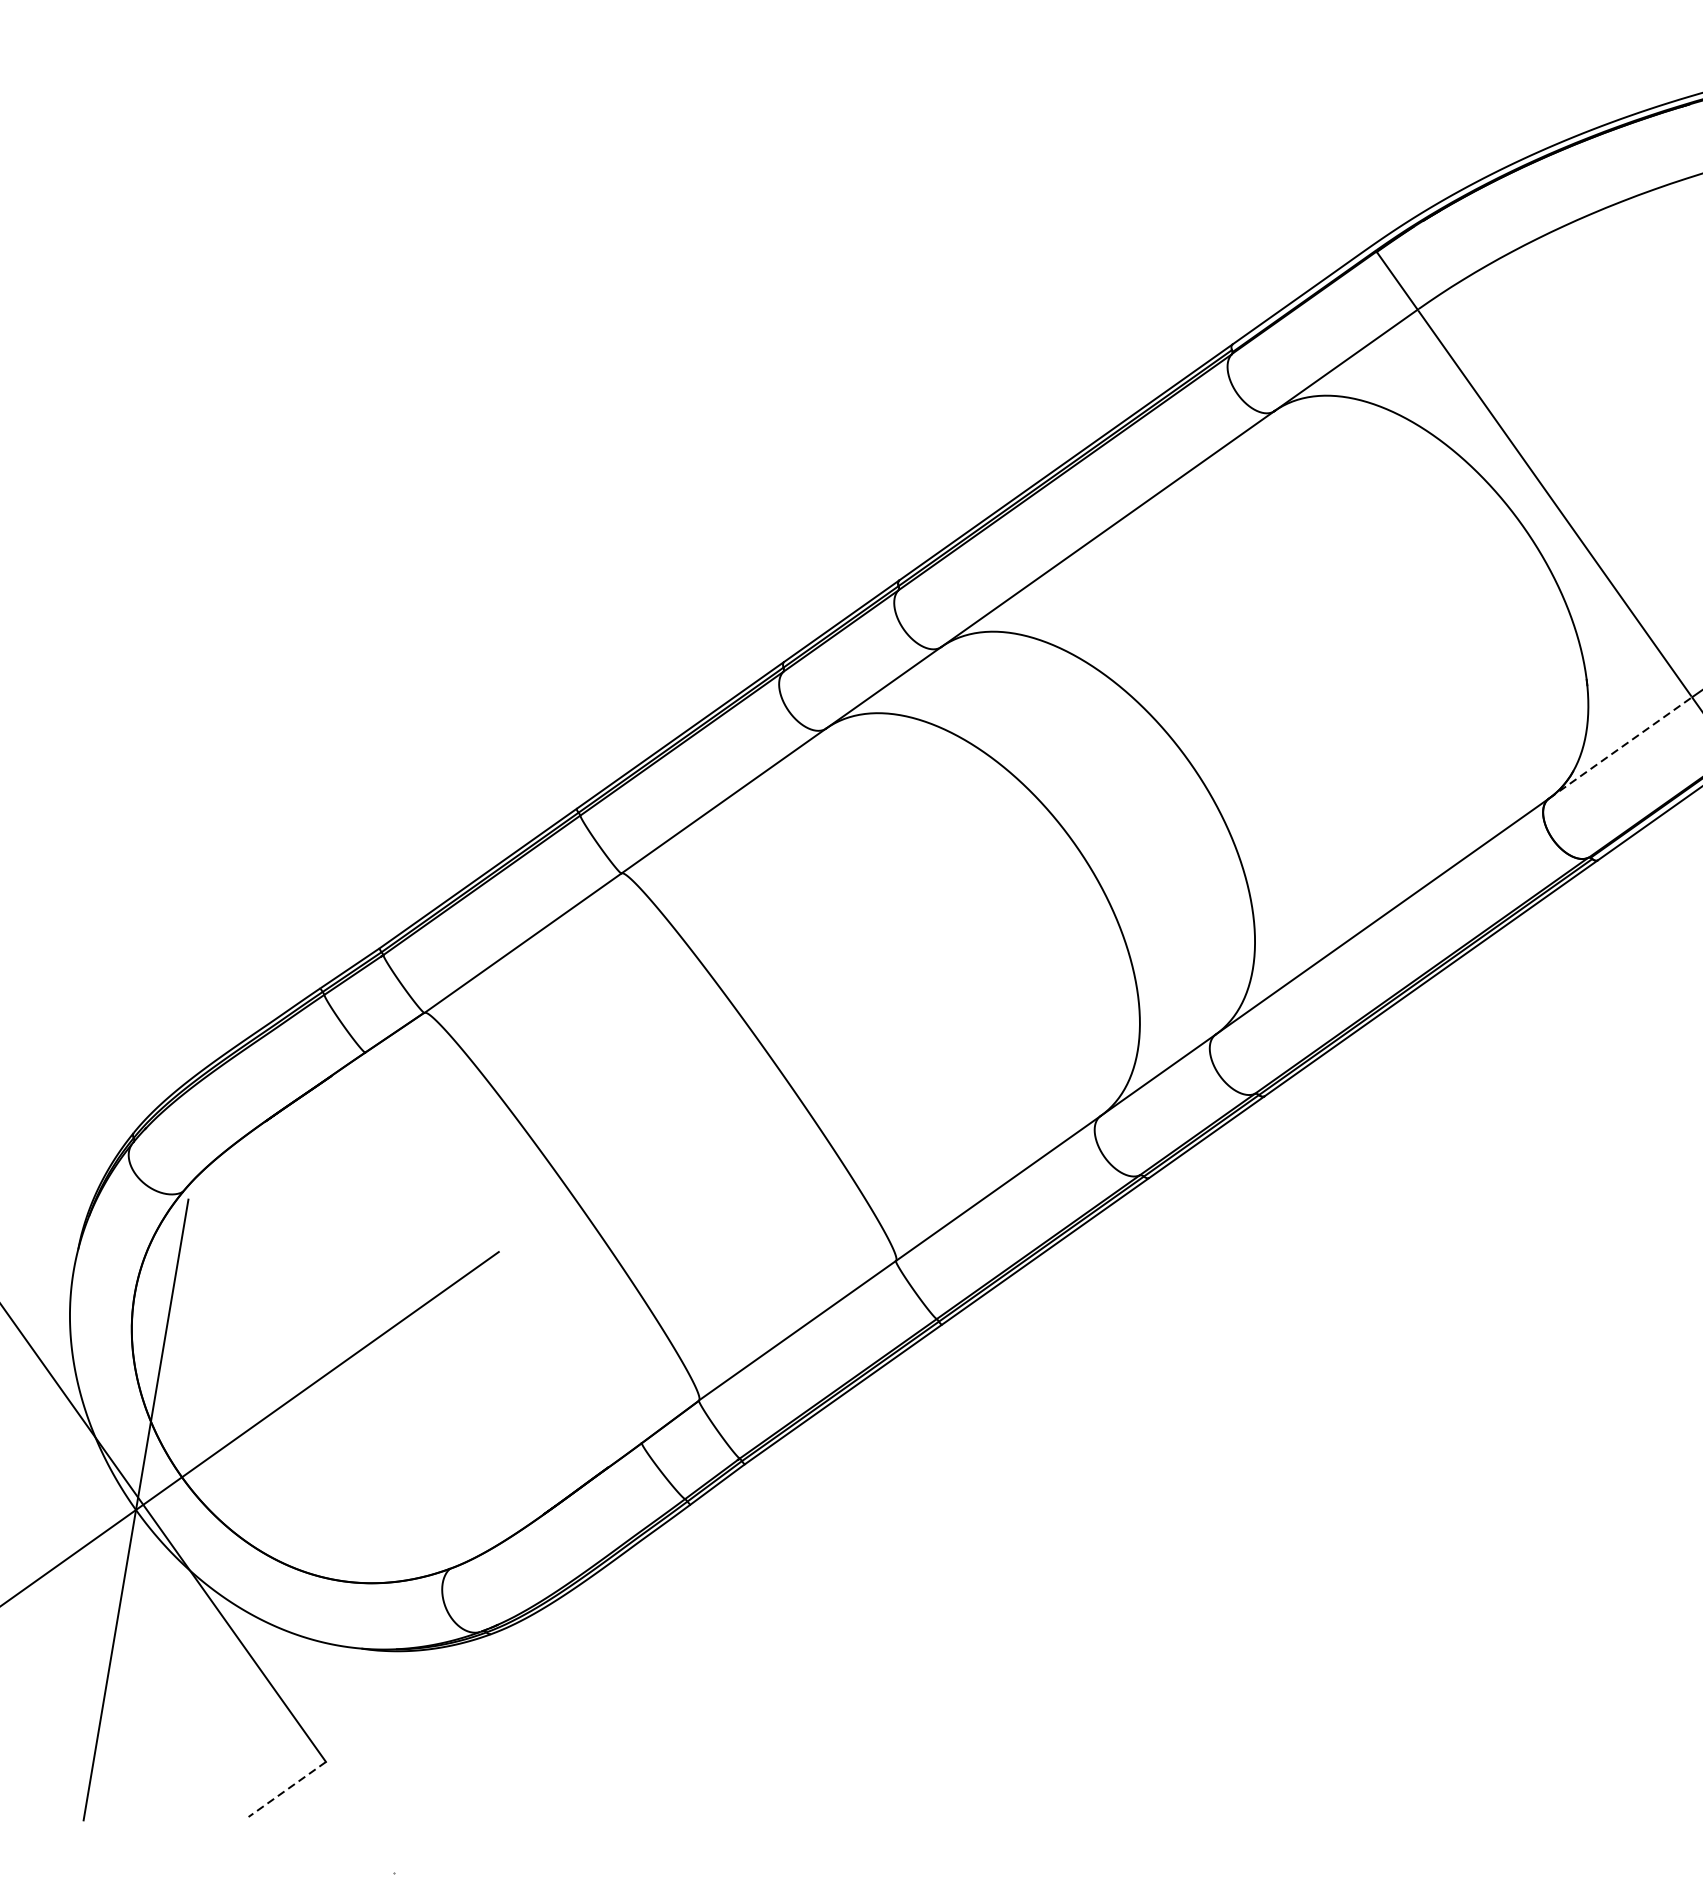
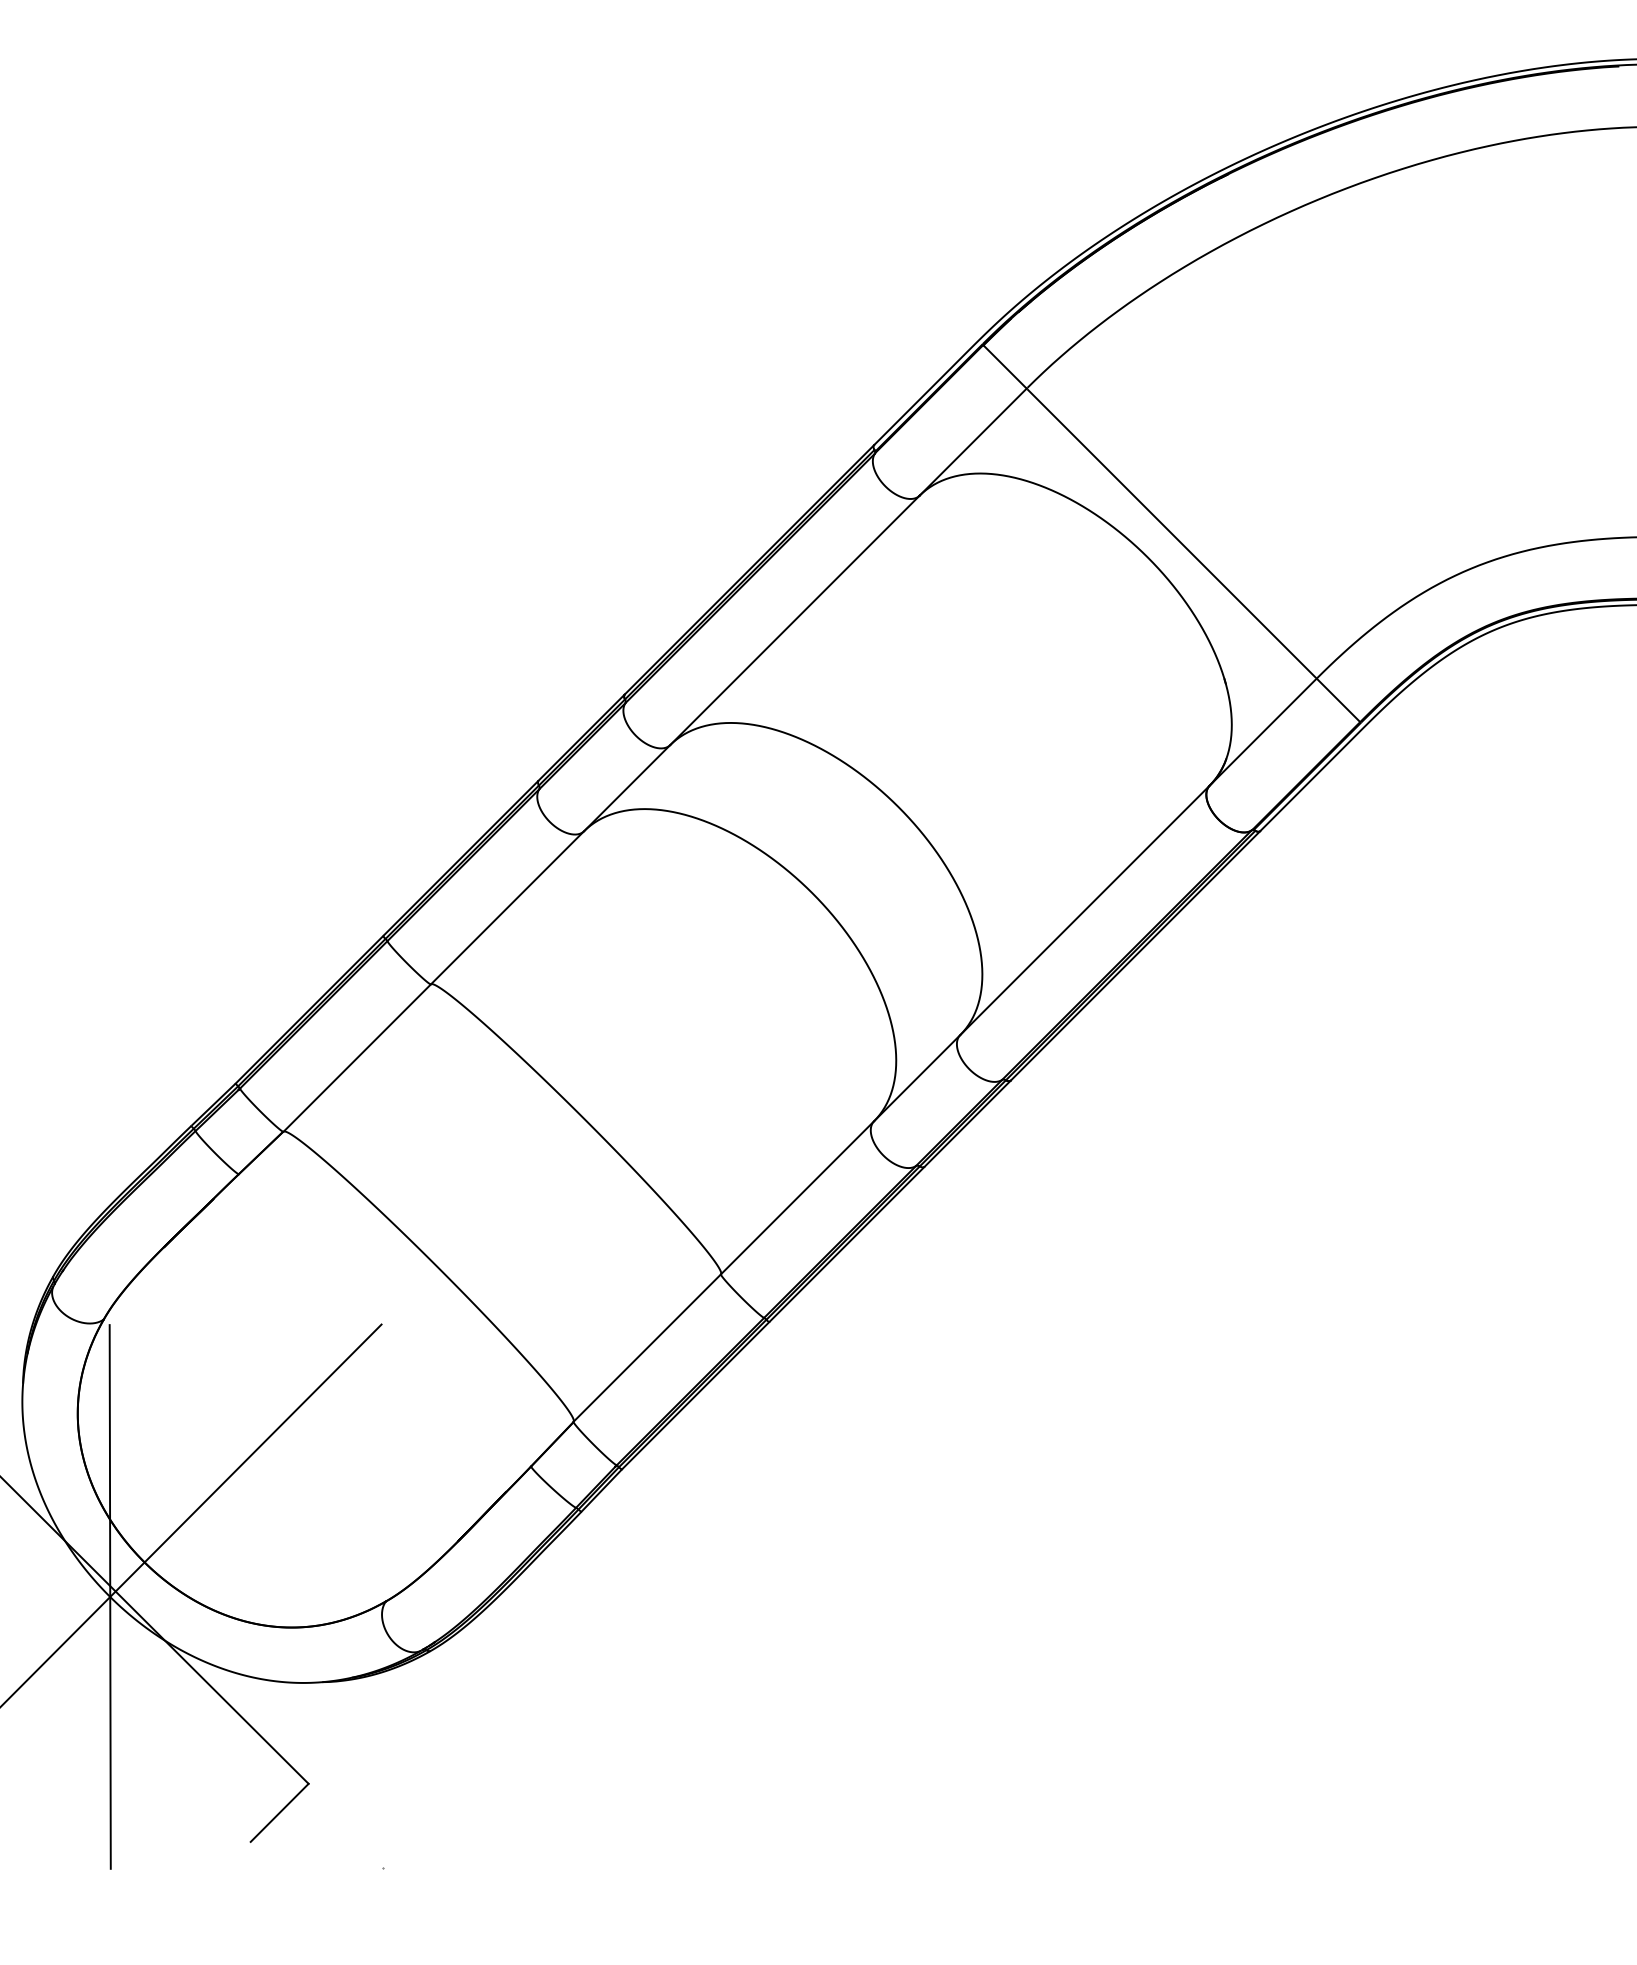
line: (1620, 748) -> (1263, 732), dashed -> solid
line: (286, 1790) -> (279, 1813), dashed -> solid

